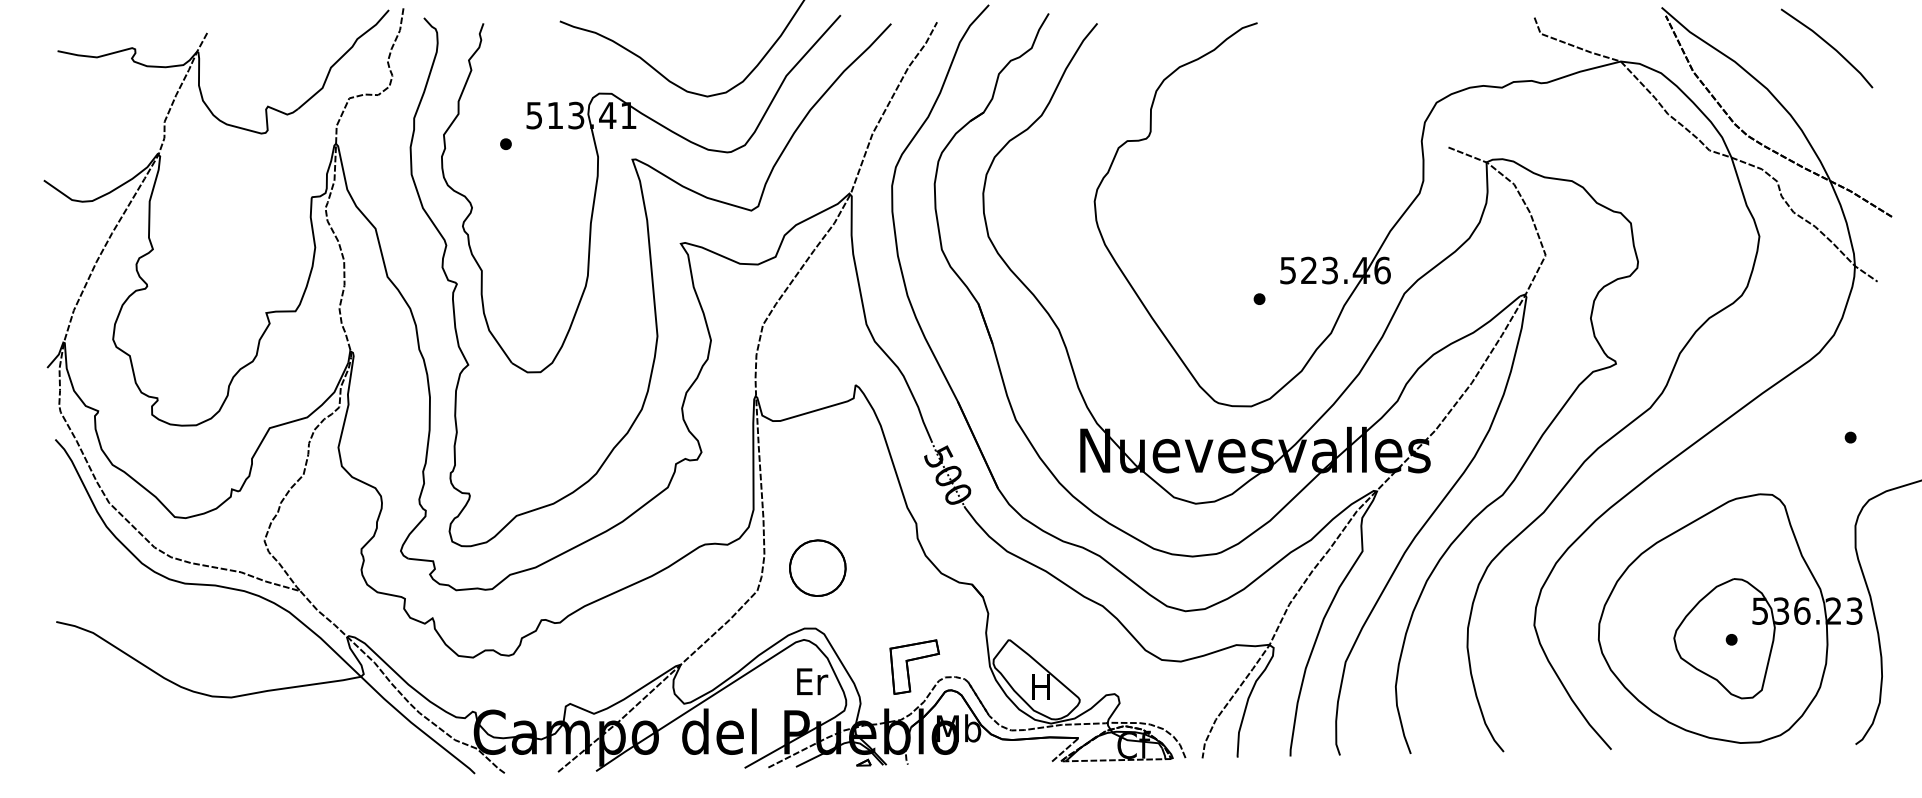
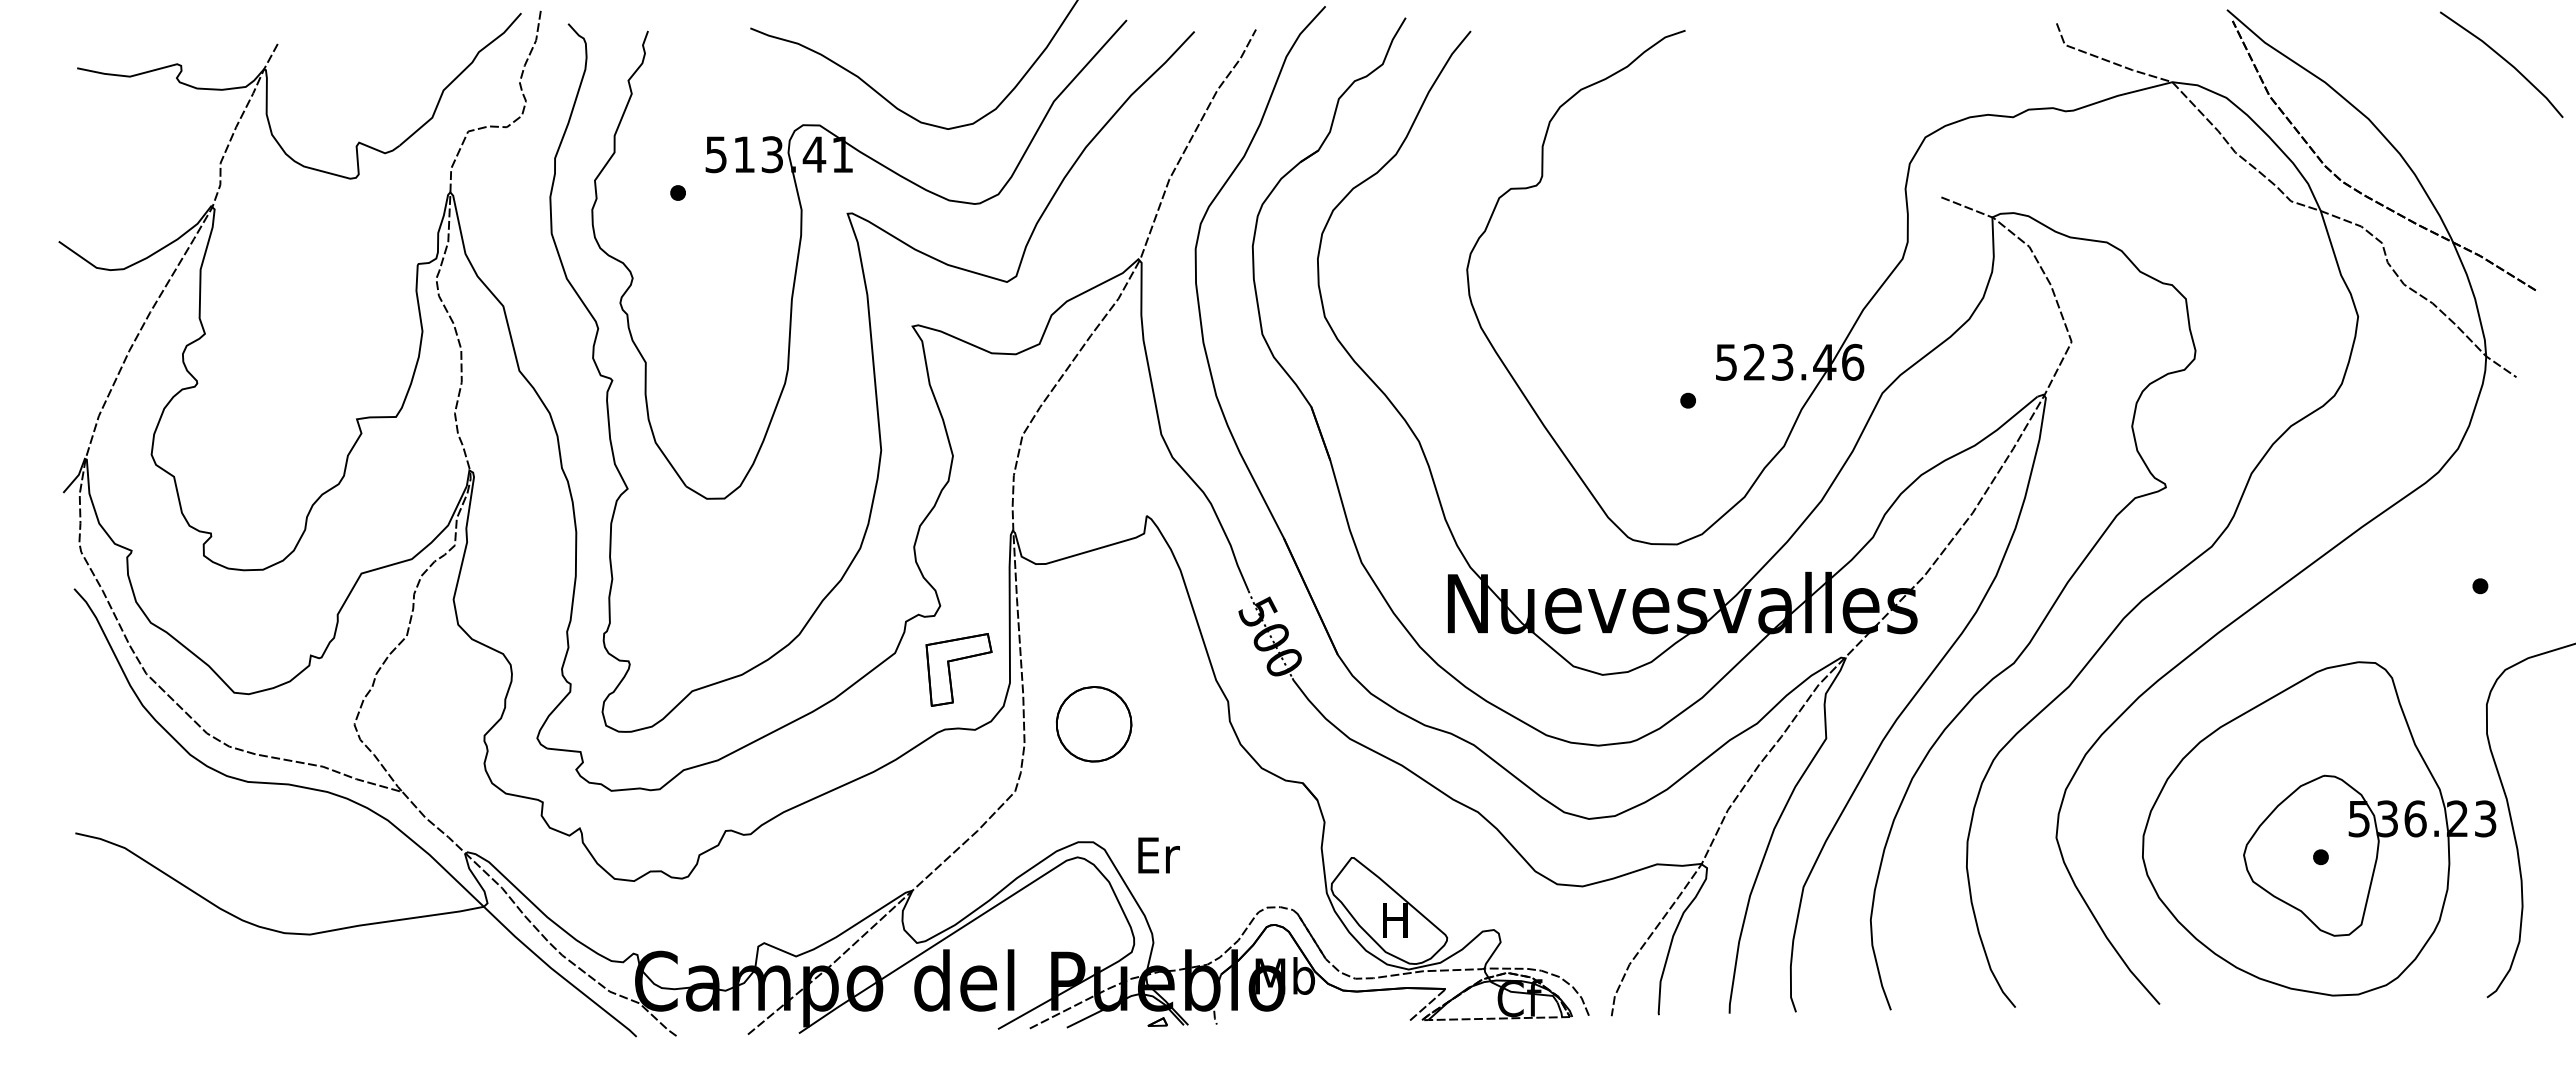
line: (1829, 45) -> (2504, 60), moved
part: (817, 568) -> (1093, 724), moved
part: (908, 667) -> (950, 670), moved
text: (812, 681) -> (1158, 855), moved

